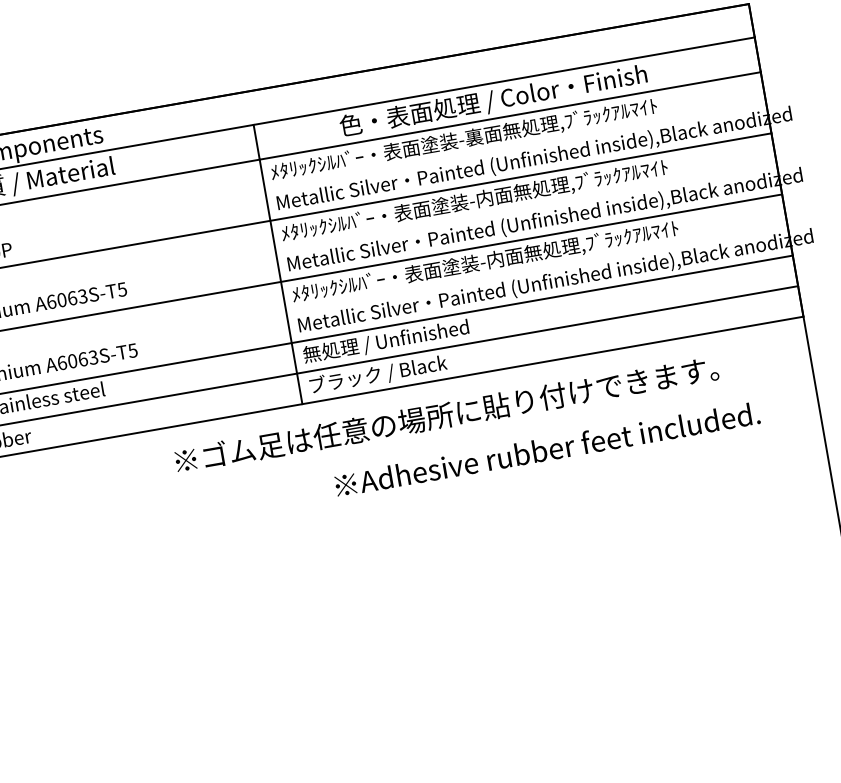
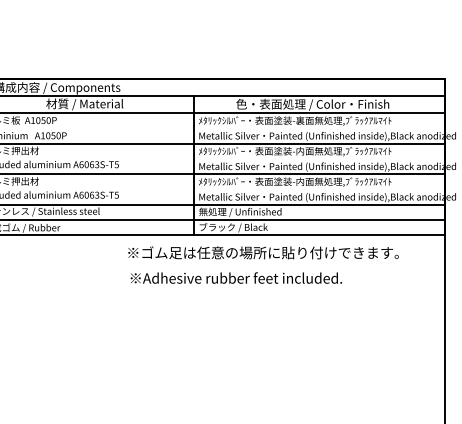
text: (545, 448) -> (235, 277), moved

